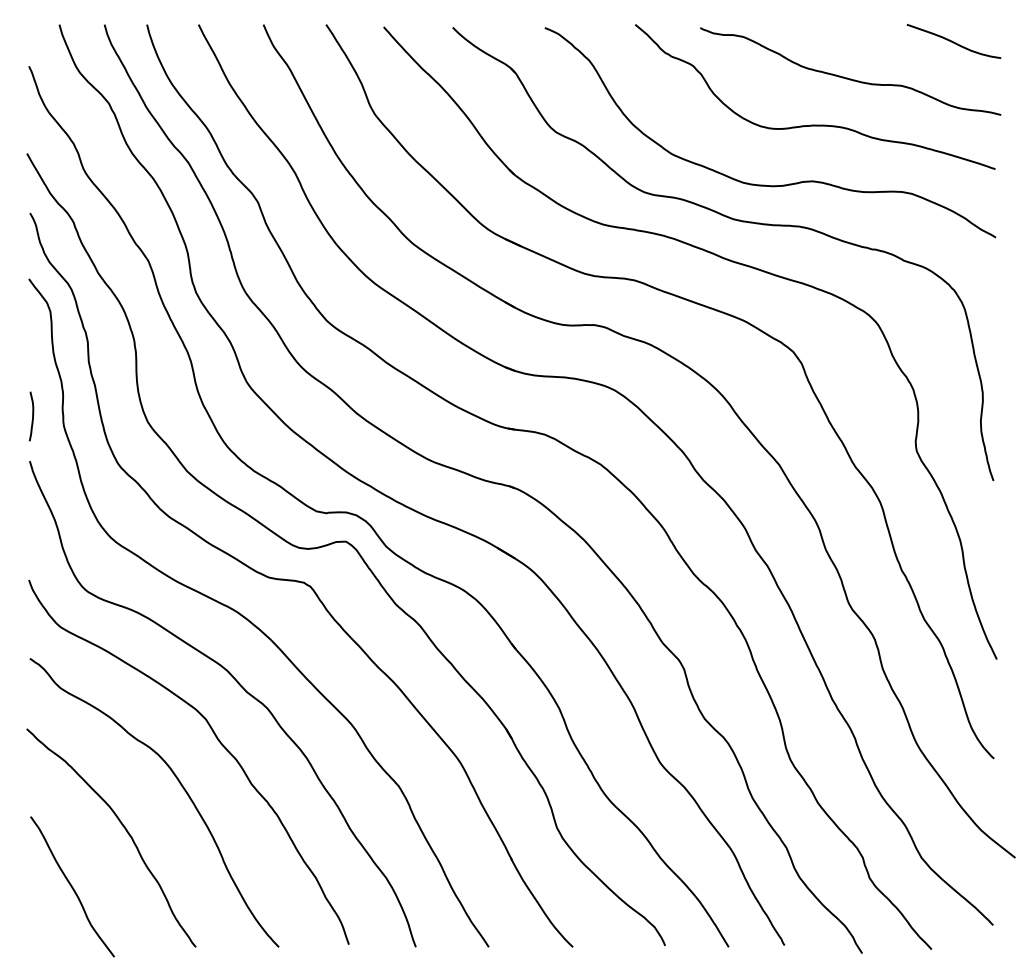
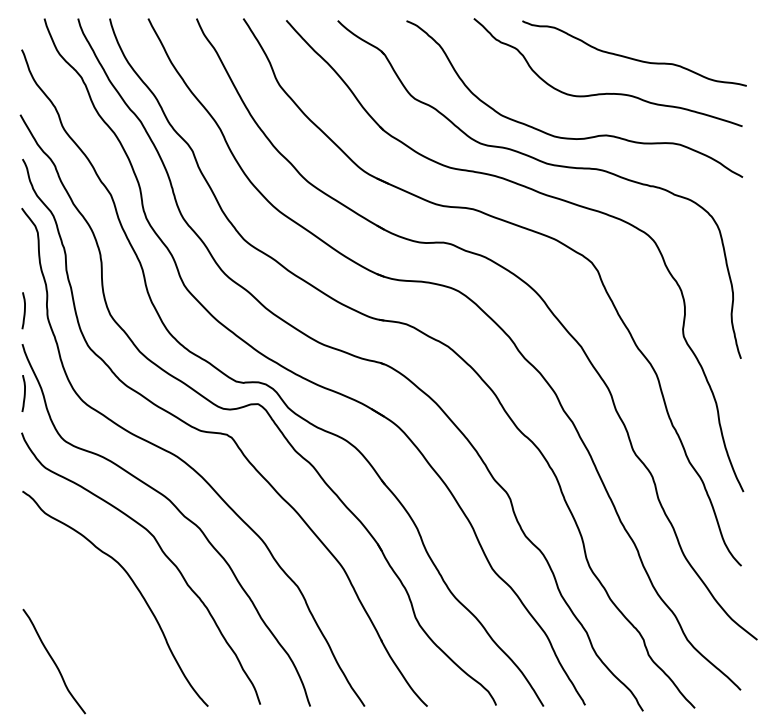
curve: (952, 40) -> (710, 30), removed
curve: (32, 527) -> (24, 393), added
curve: (122, 826) -> (91, 616), removed

